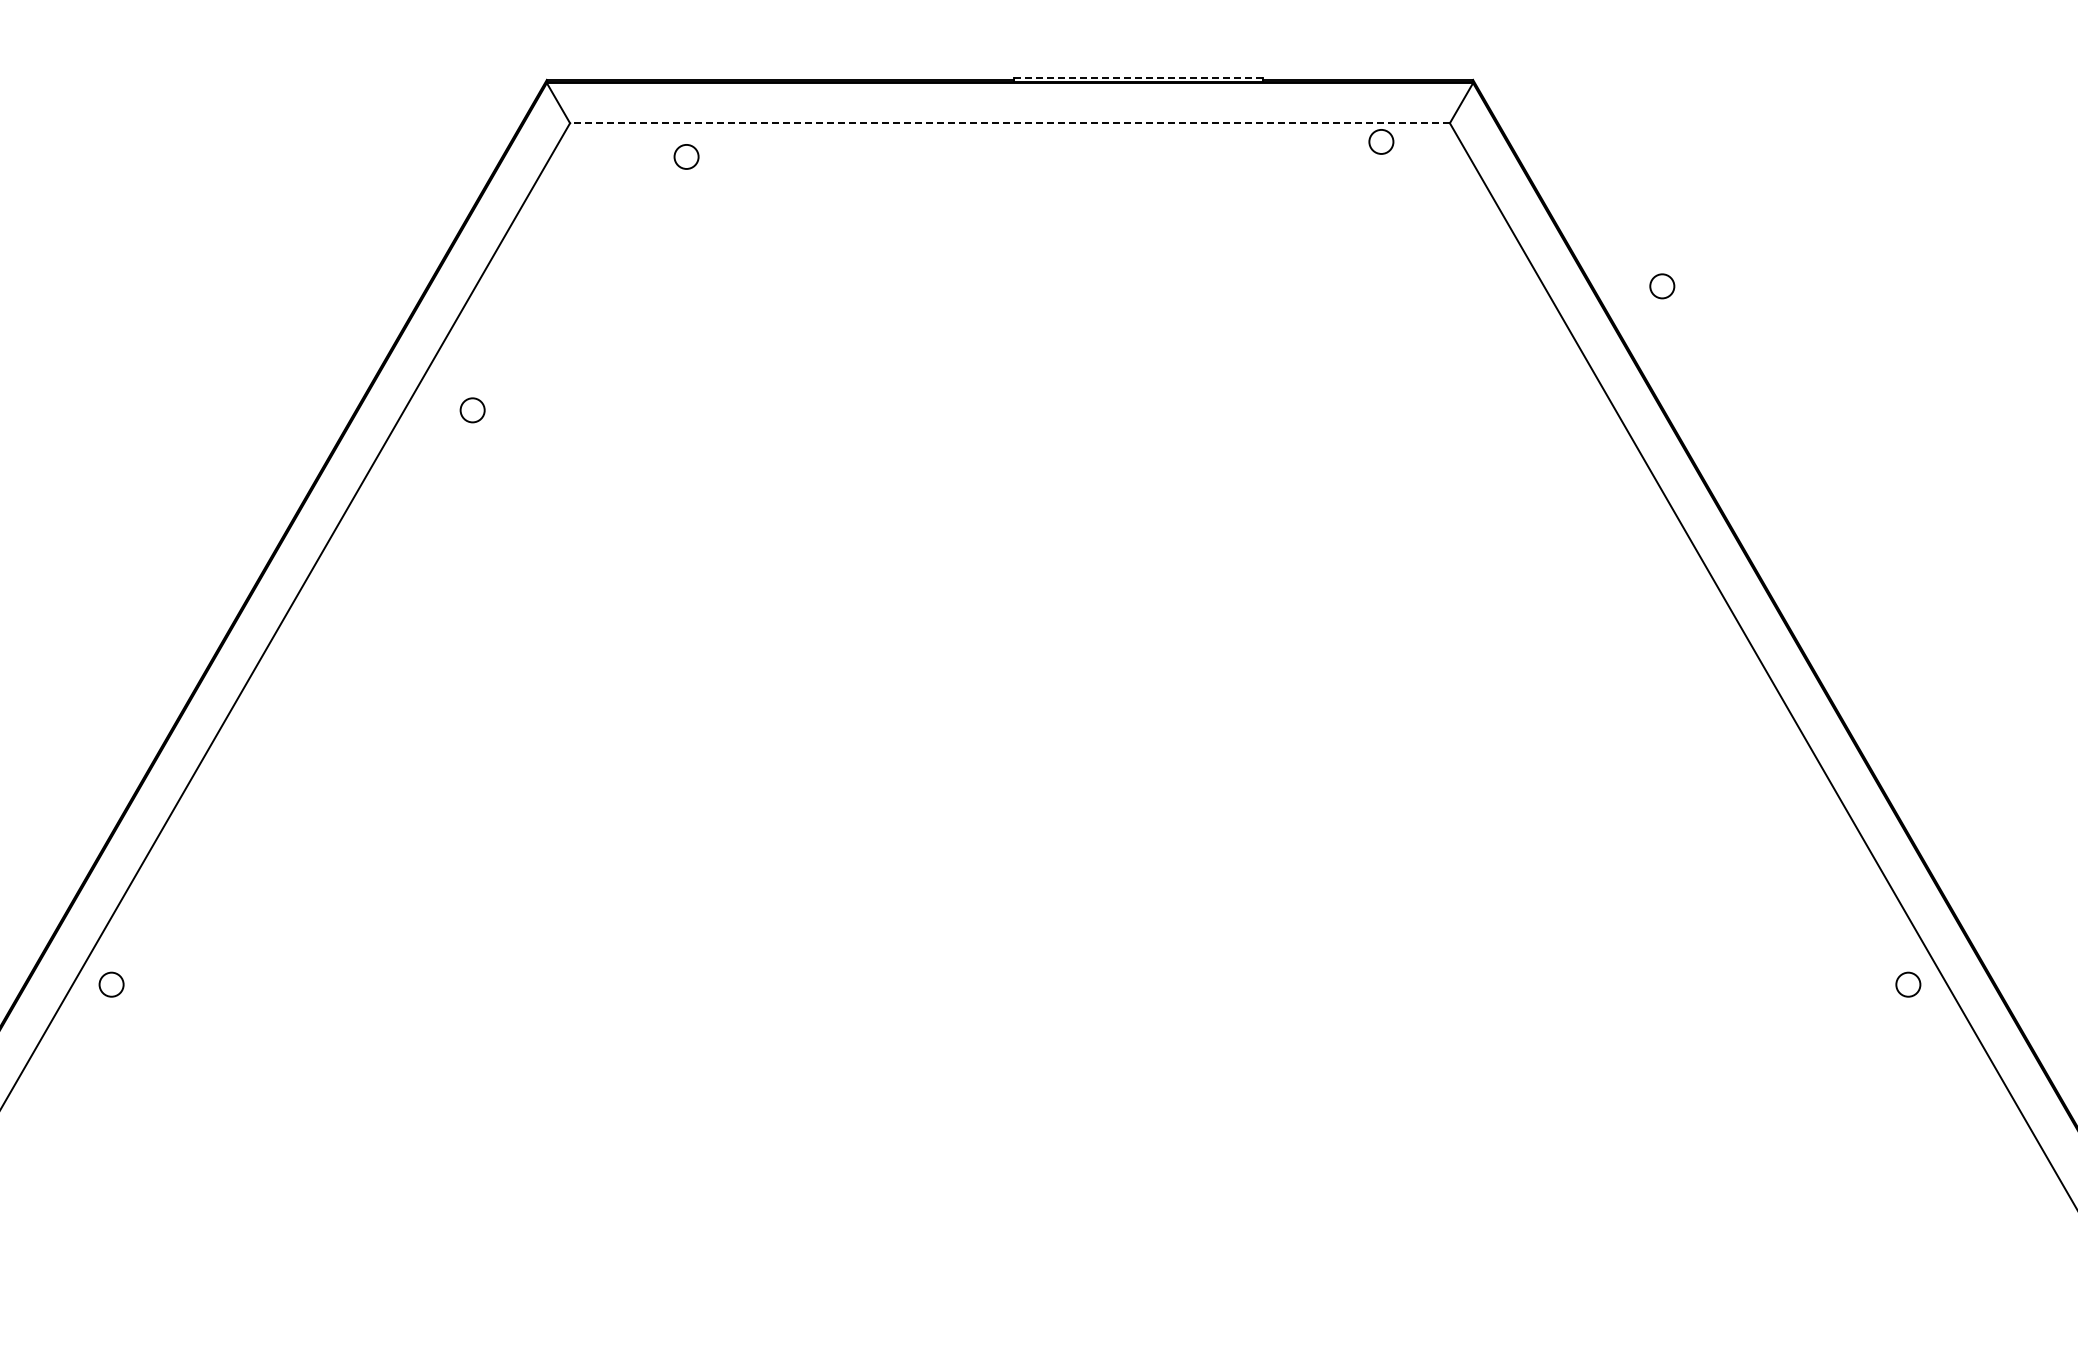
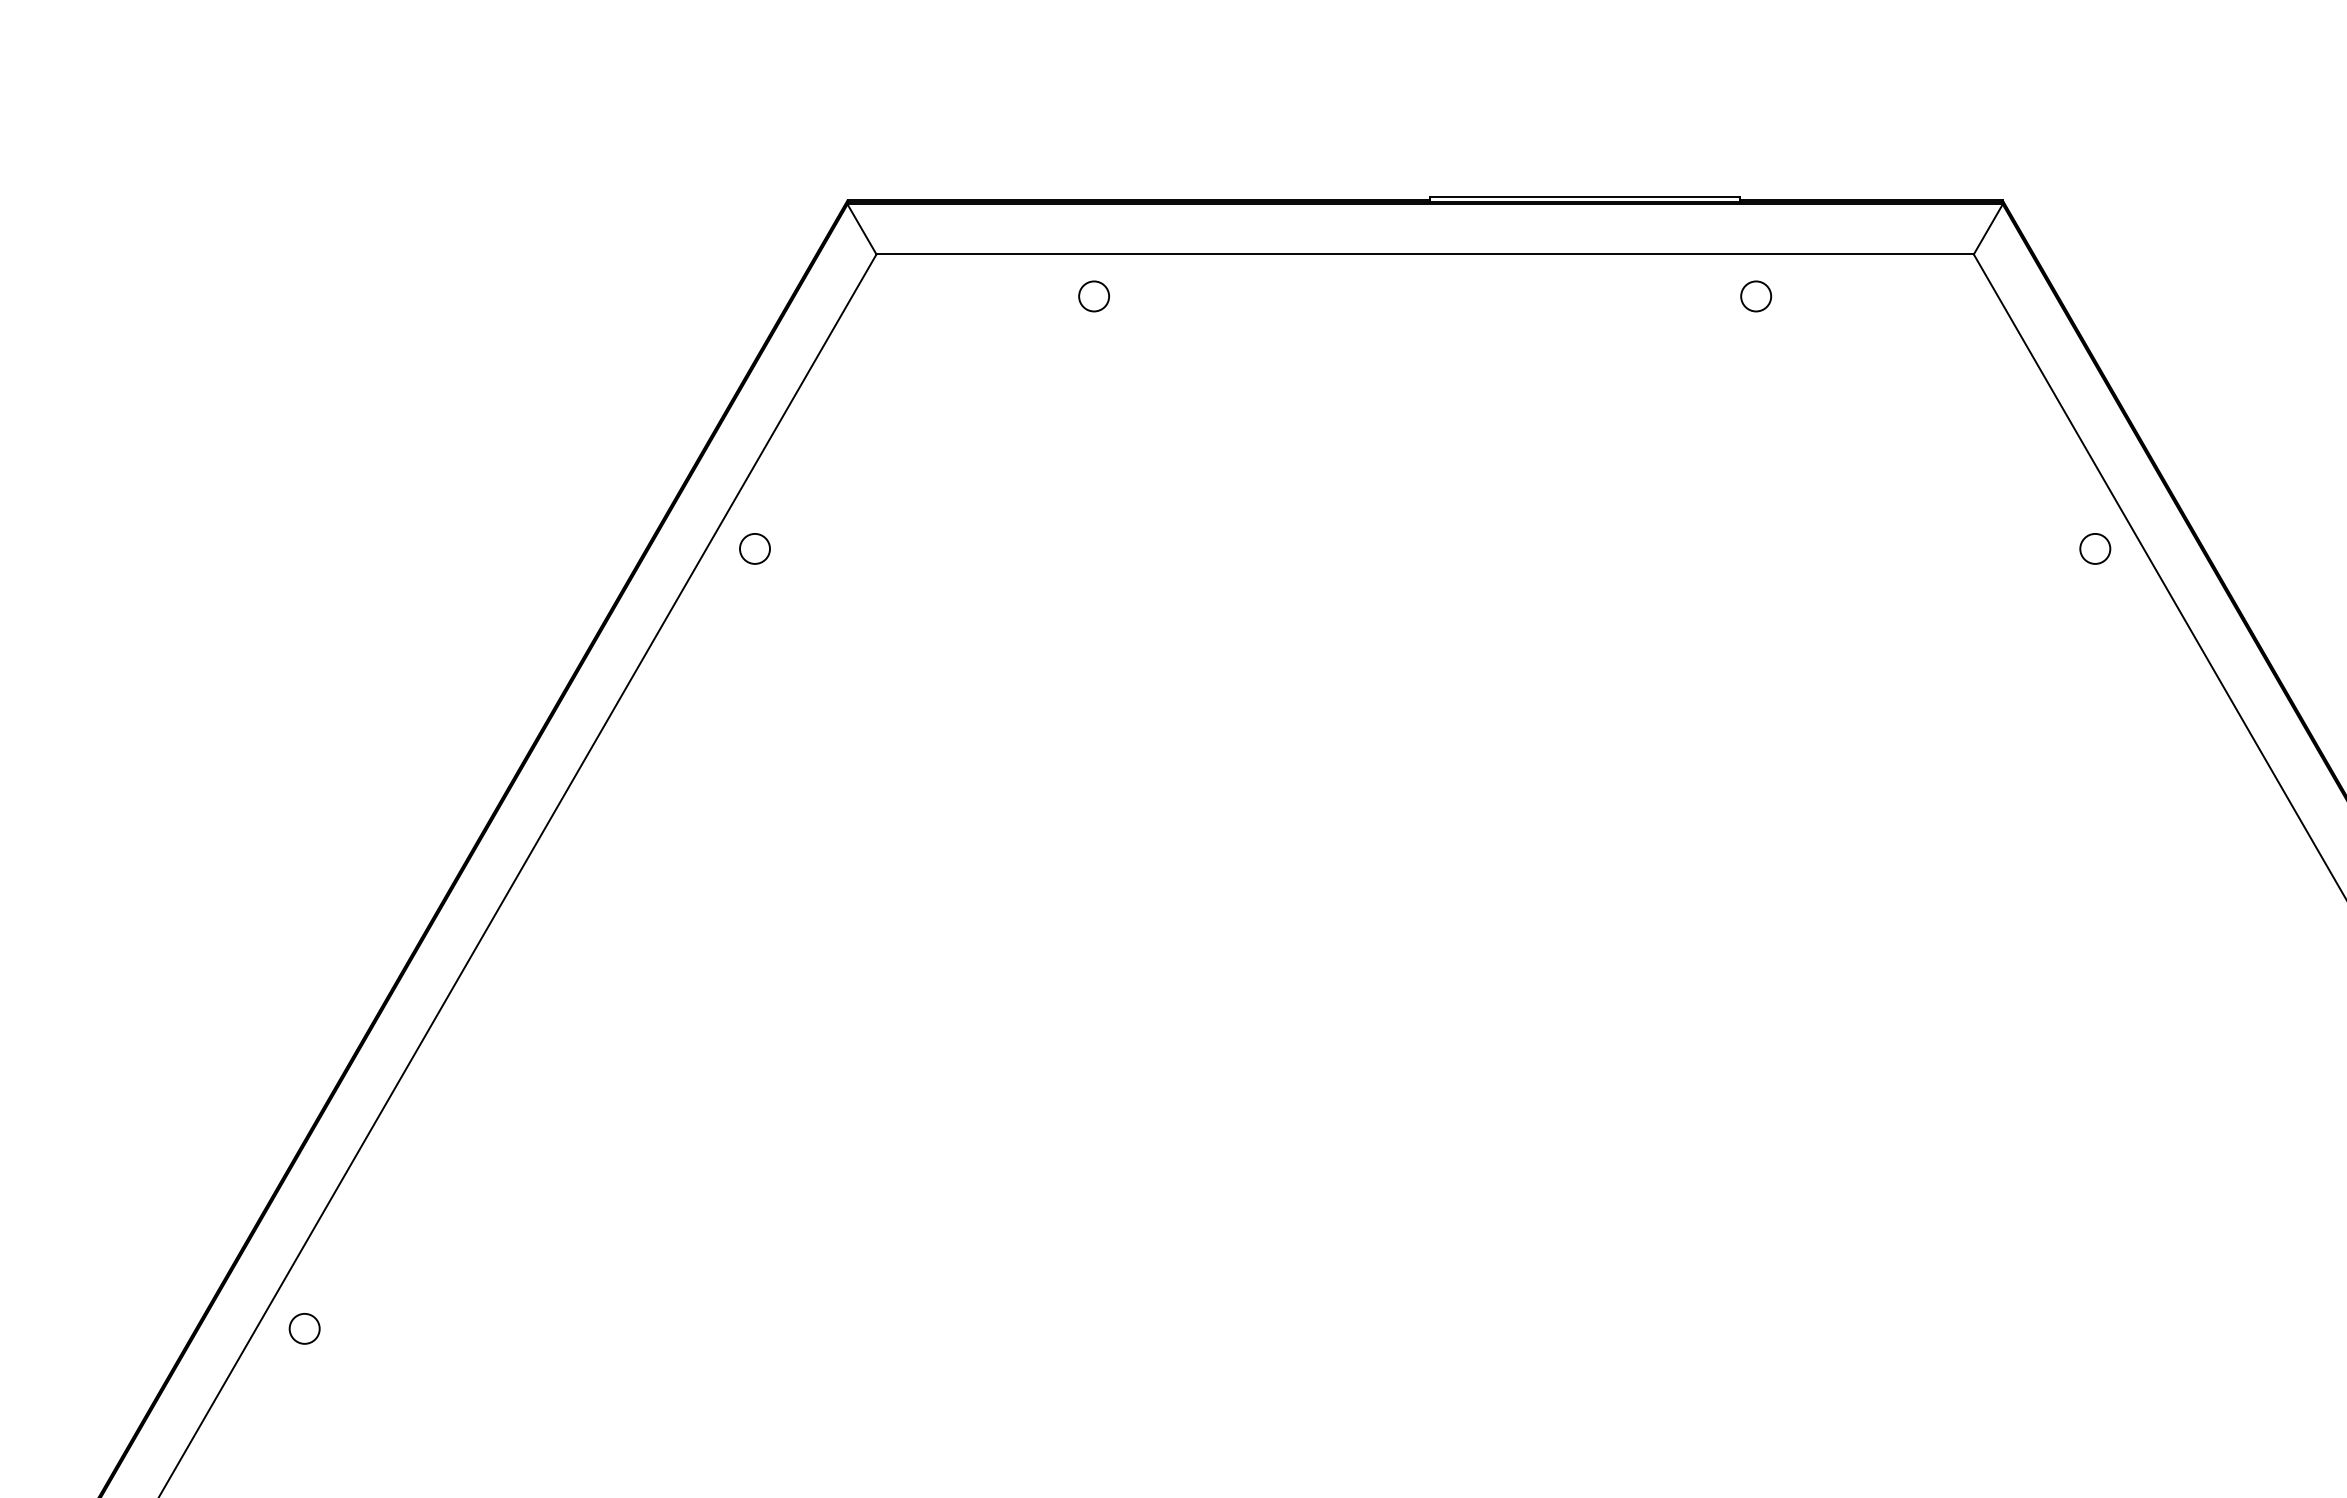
line: (1138, 77) -> (1585, 197), dashed -> solid
line: (1009, 123) -> (1424, 254), dashed -> solid
circle: (1381, 141) -> (1756, 295), moved
circle: (686, 156) -> (1094, 295), moved
circle: (1662, 286) -> (2095, 549), moved
circle: (472, 410) -> (754, 549), moved

